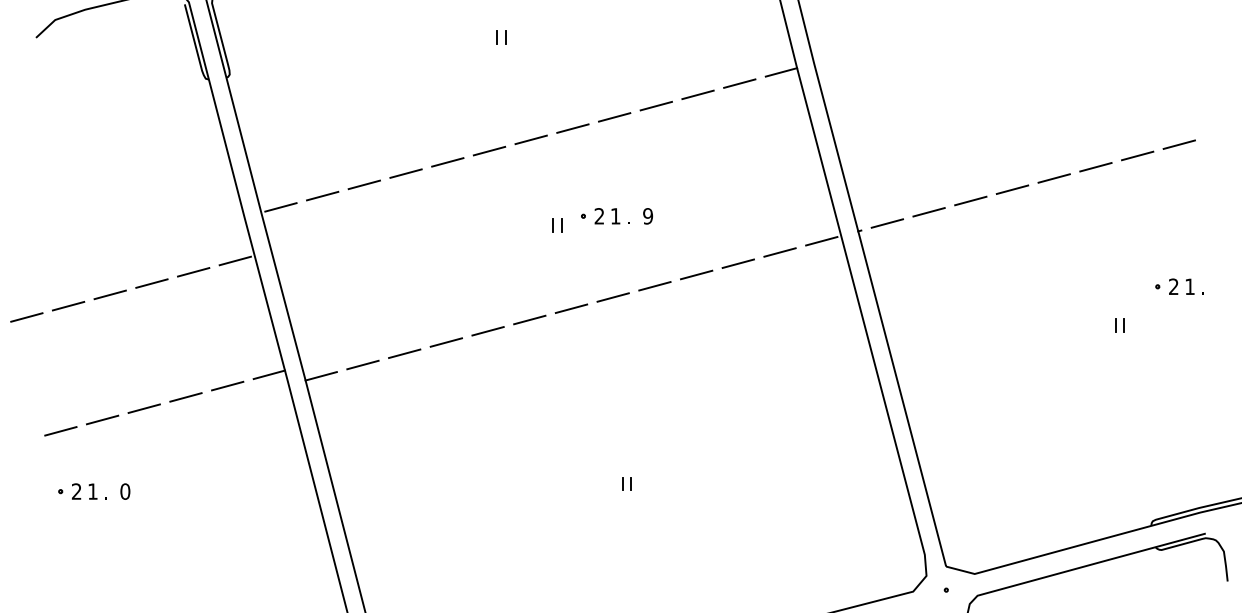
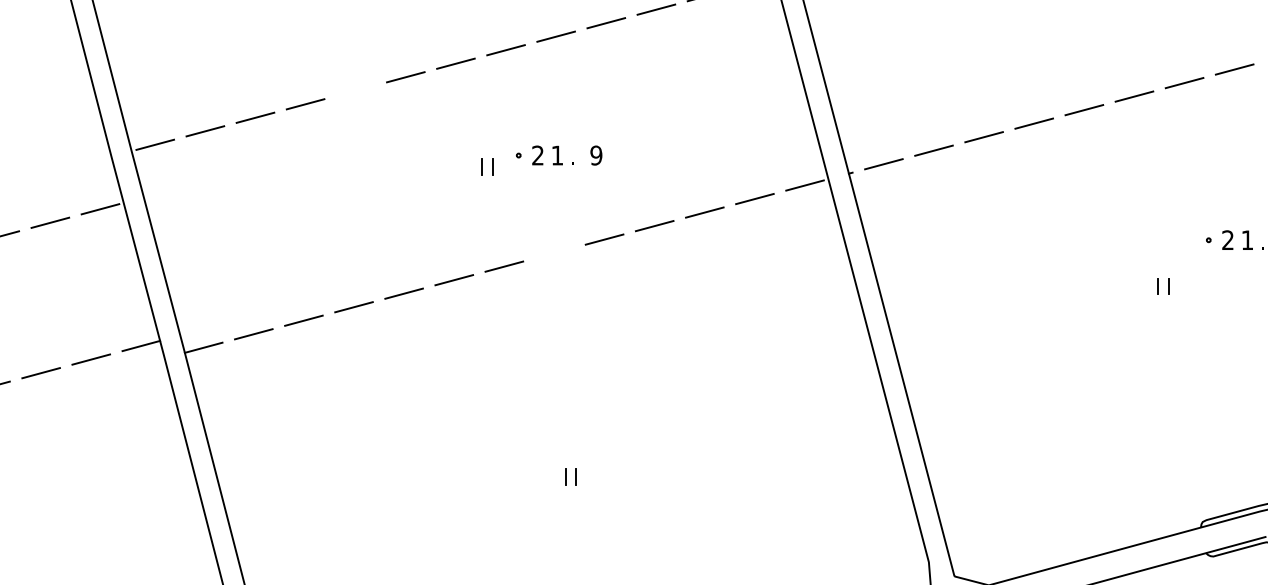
line: (447, 162) -> (355, 90), removed
line: (612, 297) -> (553, 253), removed

